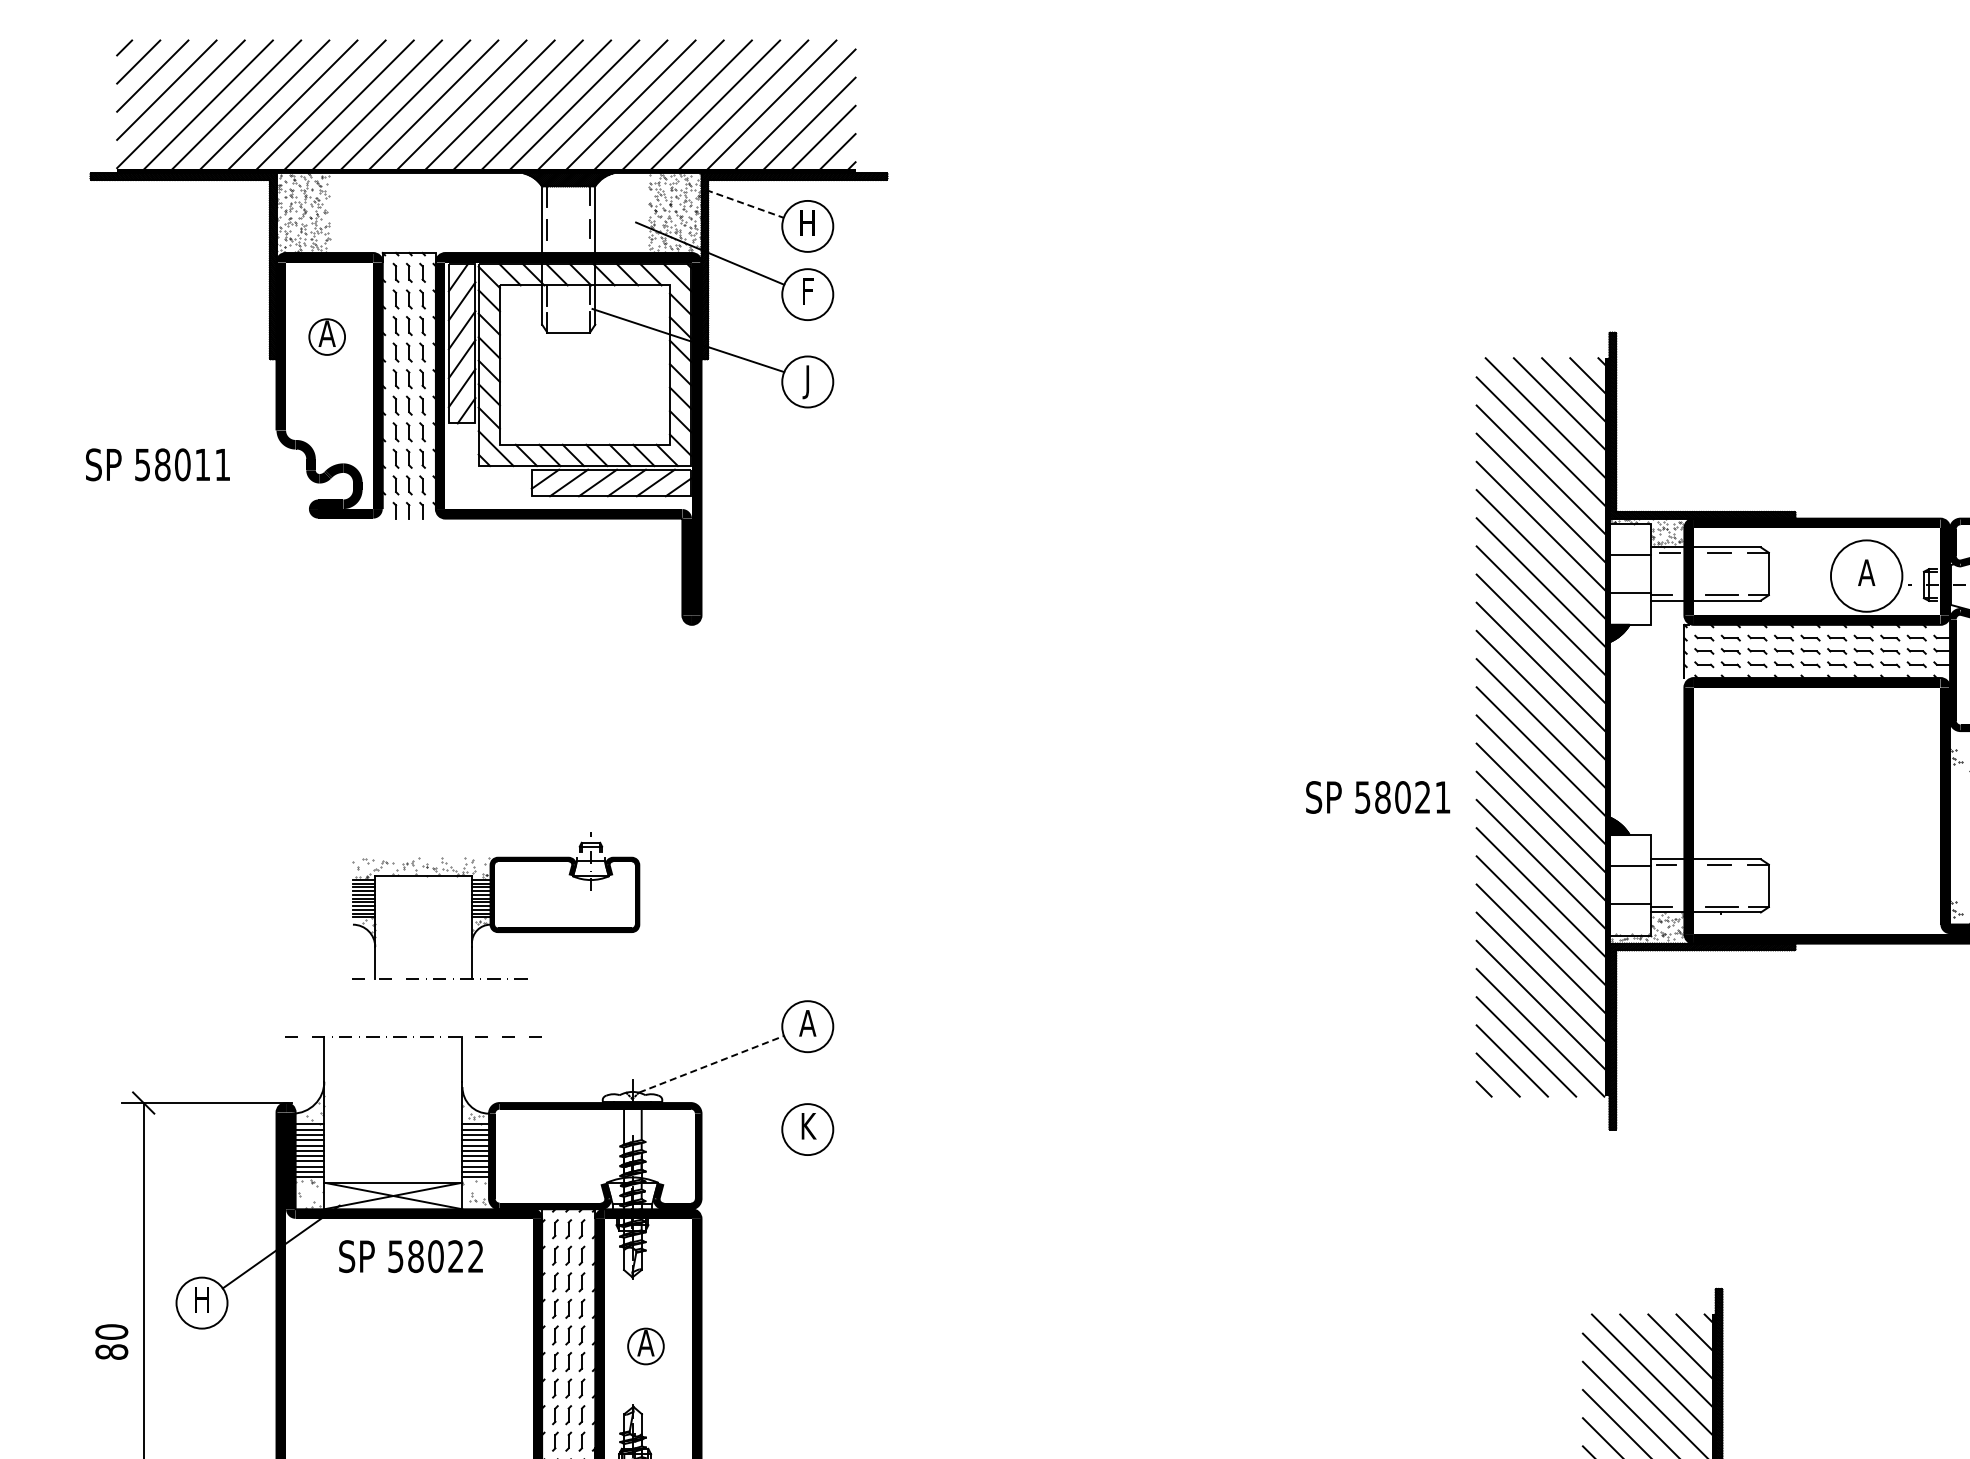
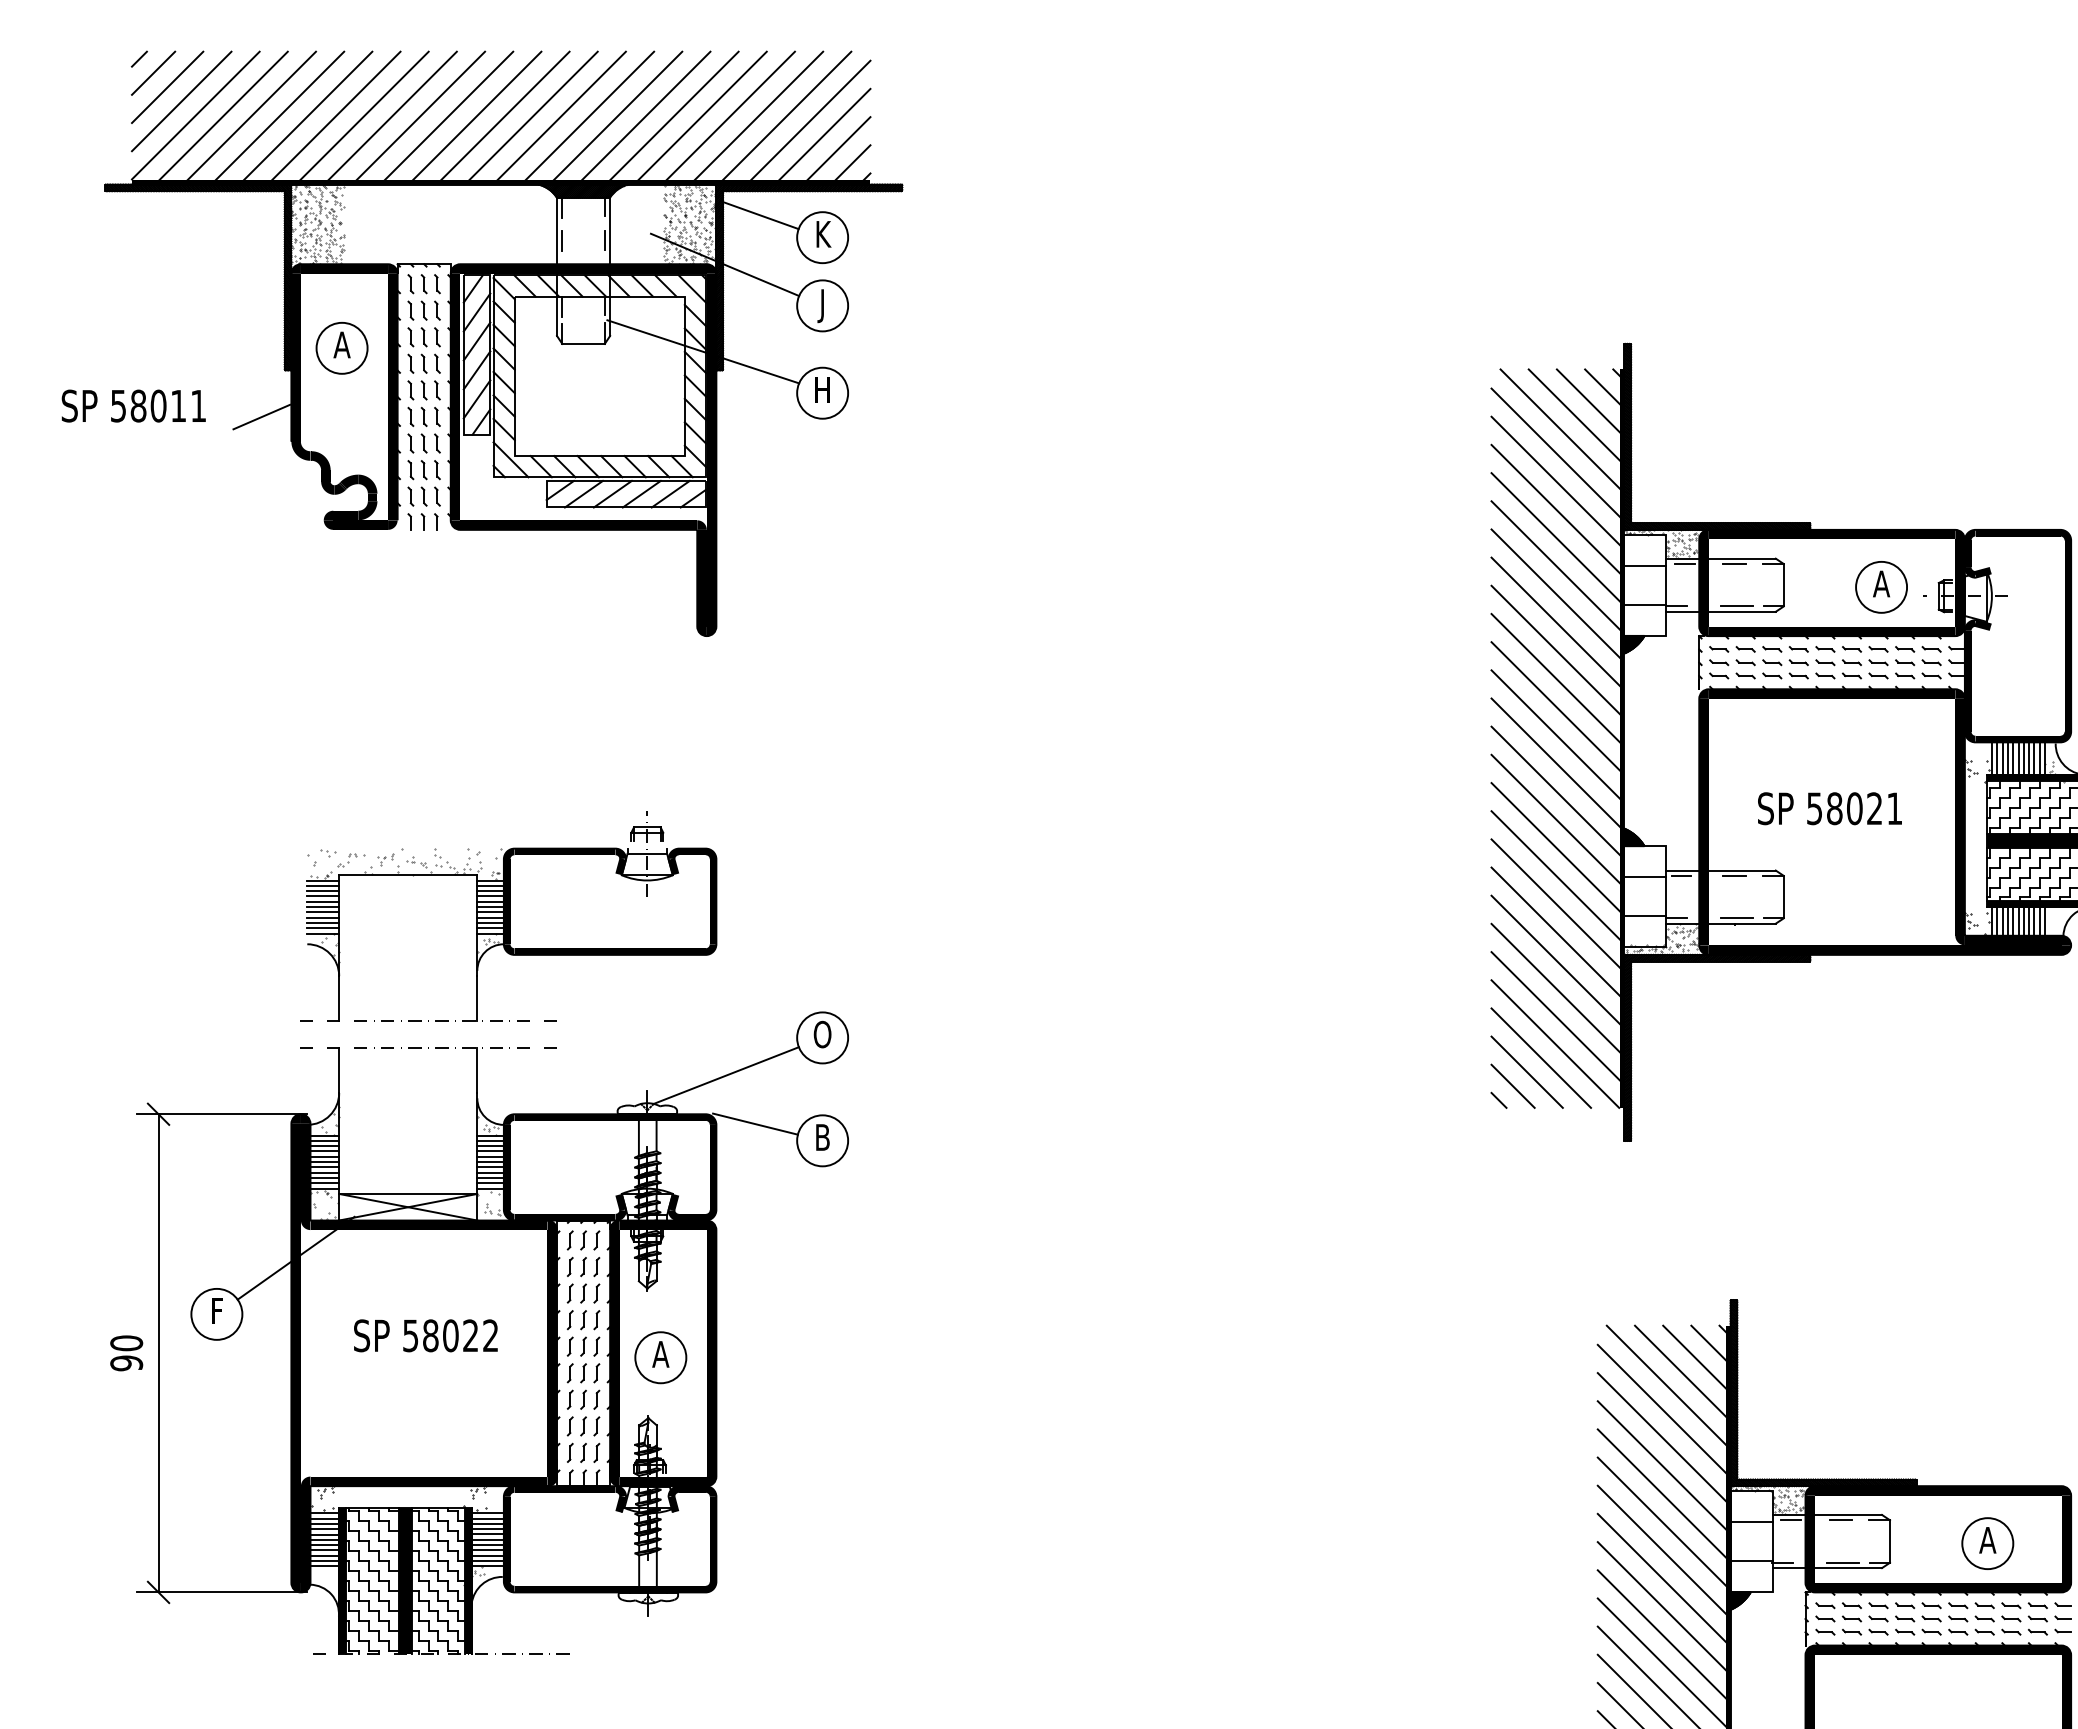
line: (745, 204) -> (760, 215), dashed -> solid
text: (808, 223) -> (823, 234), H -> K
text: (807, 295) -> (822, 306), F -> J
circle: (326, 336) -> (341, 347), size x1.43
text: (807, 382) -> (822, 393), J -> H
line: (246, 405) -> (261, 416), added
text: (157, 464) -> (133, 405), moved
circle: (1866, 575) -> (1881, 586), size x0.71
text: (1377, 797) -> (1829, 808), moved
part: (493, 905) -> (508, 916), size x1.43
text: (807, 1023) -> (822, 1034), A -> O
line: (711, 1064) -> (726, 1075), dashed -> solid
line: (740, 1112) -> (755, 1123), added
text: (808, 1126) -> (823, 1137), K -> B
text: (410, 1256) -> (425, 1335), moved
text: (201, 1299) -> (216, 1310), H -> F
circle: (645, 1346) -> (660, 1357), size x1.43
text: (111, 1352) -> (126, 1363), 80 -> 90

